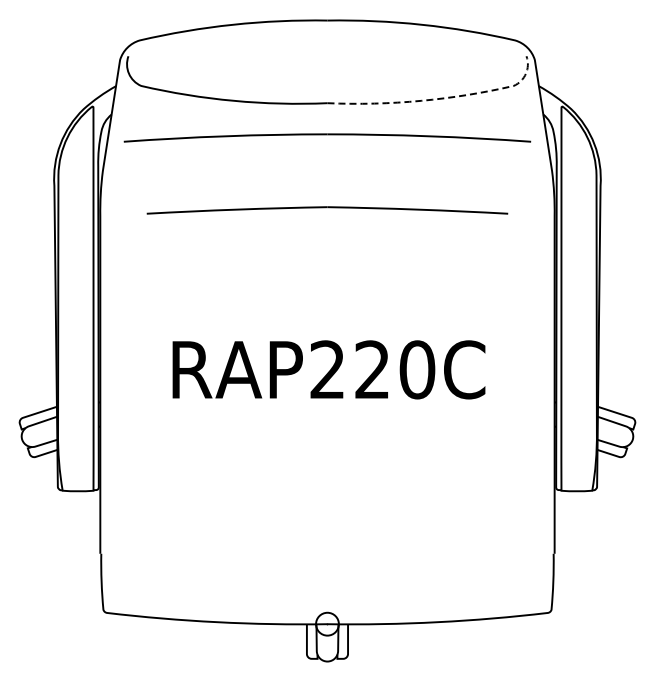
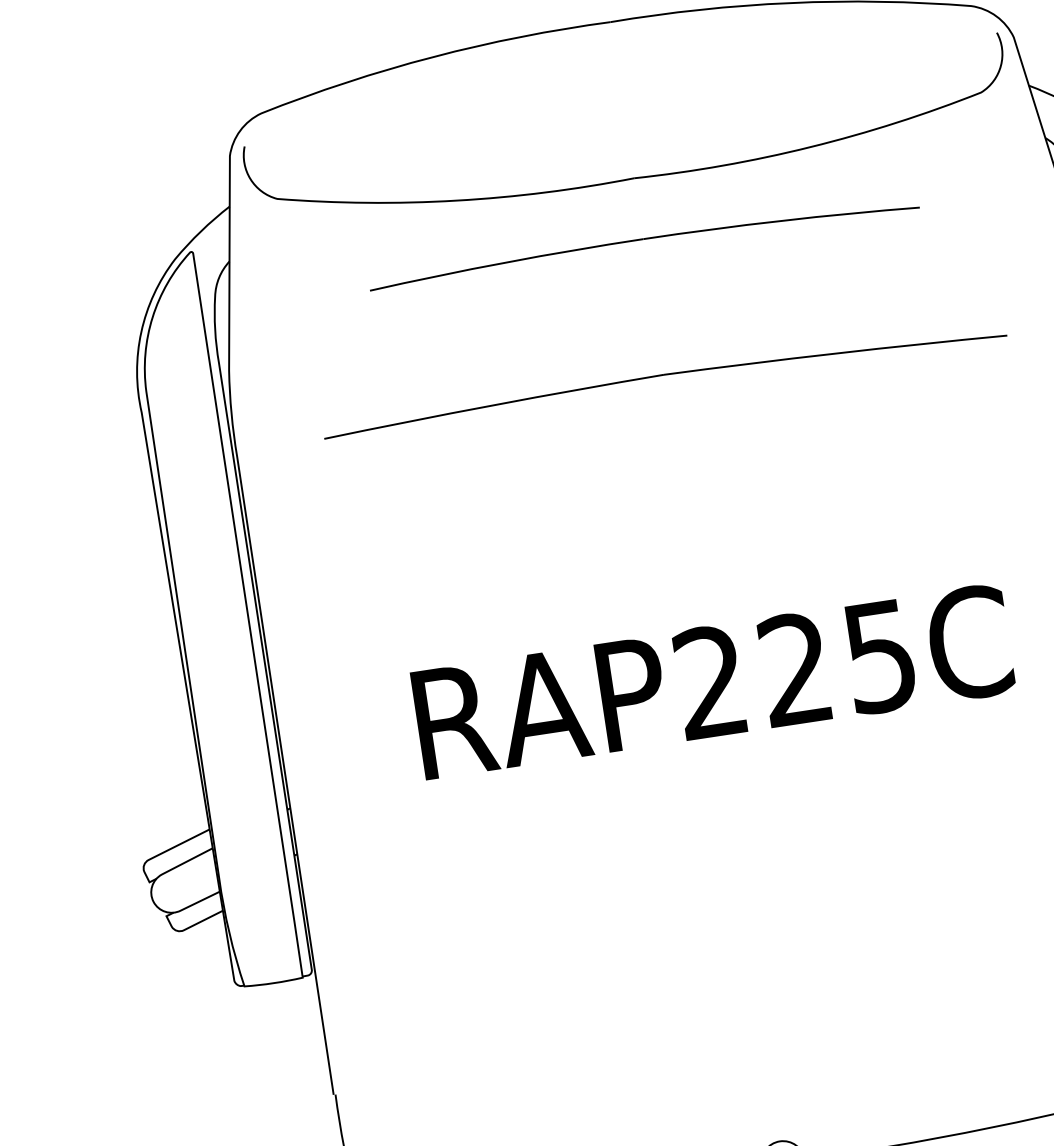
line: (444, 98) -> (854, 135), dashed -> solid
part: (327, 137) -> (644, 243), size x0.71
text: (417, 369) -> (880, 655), RAP220C -> RAP225C

